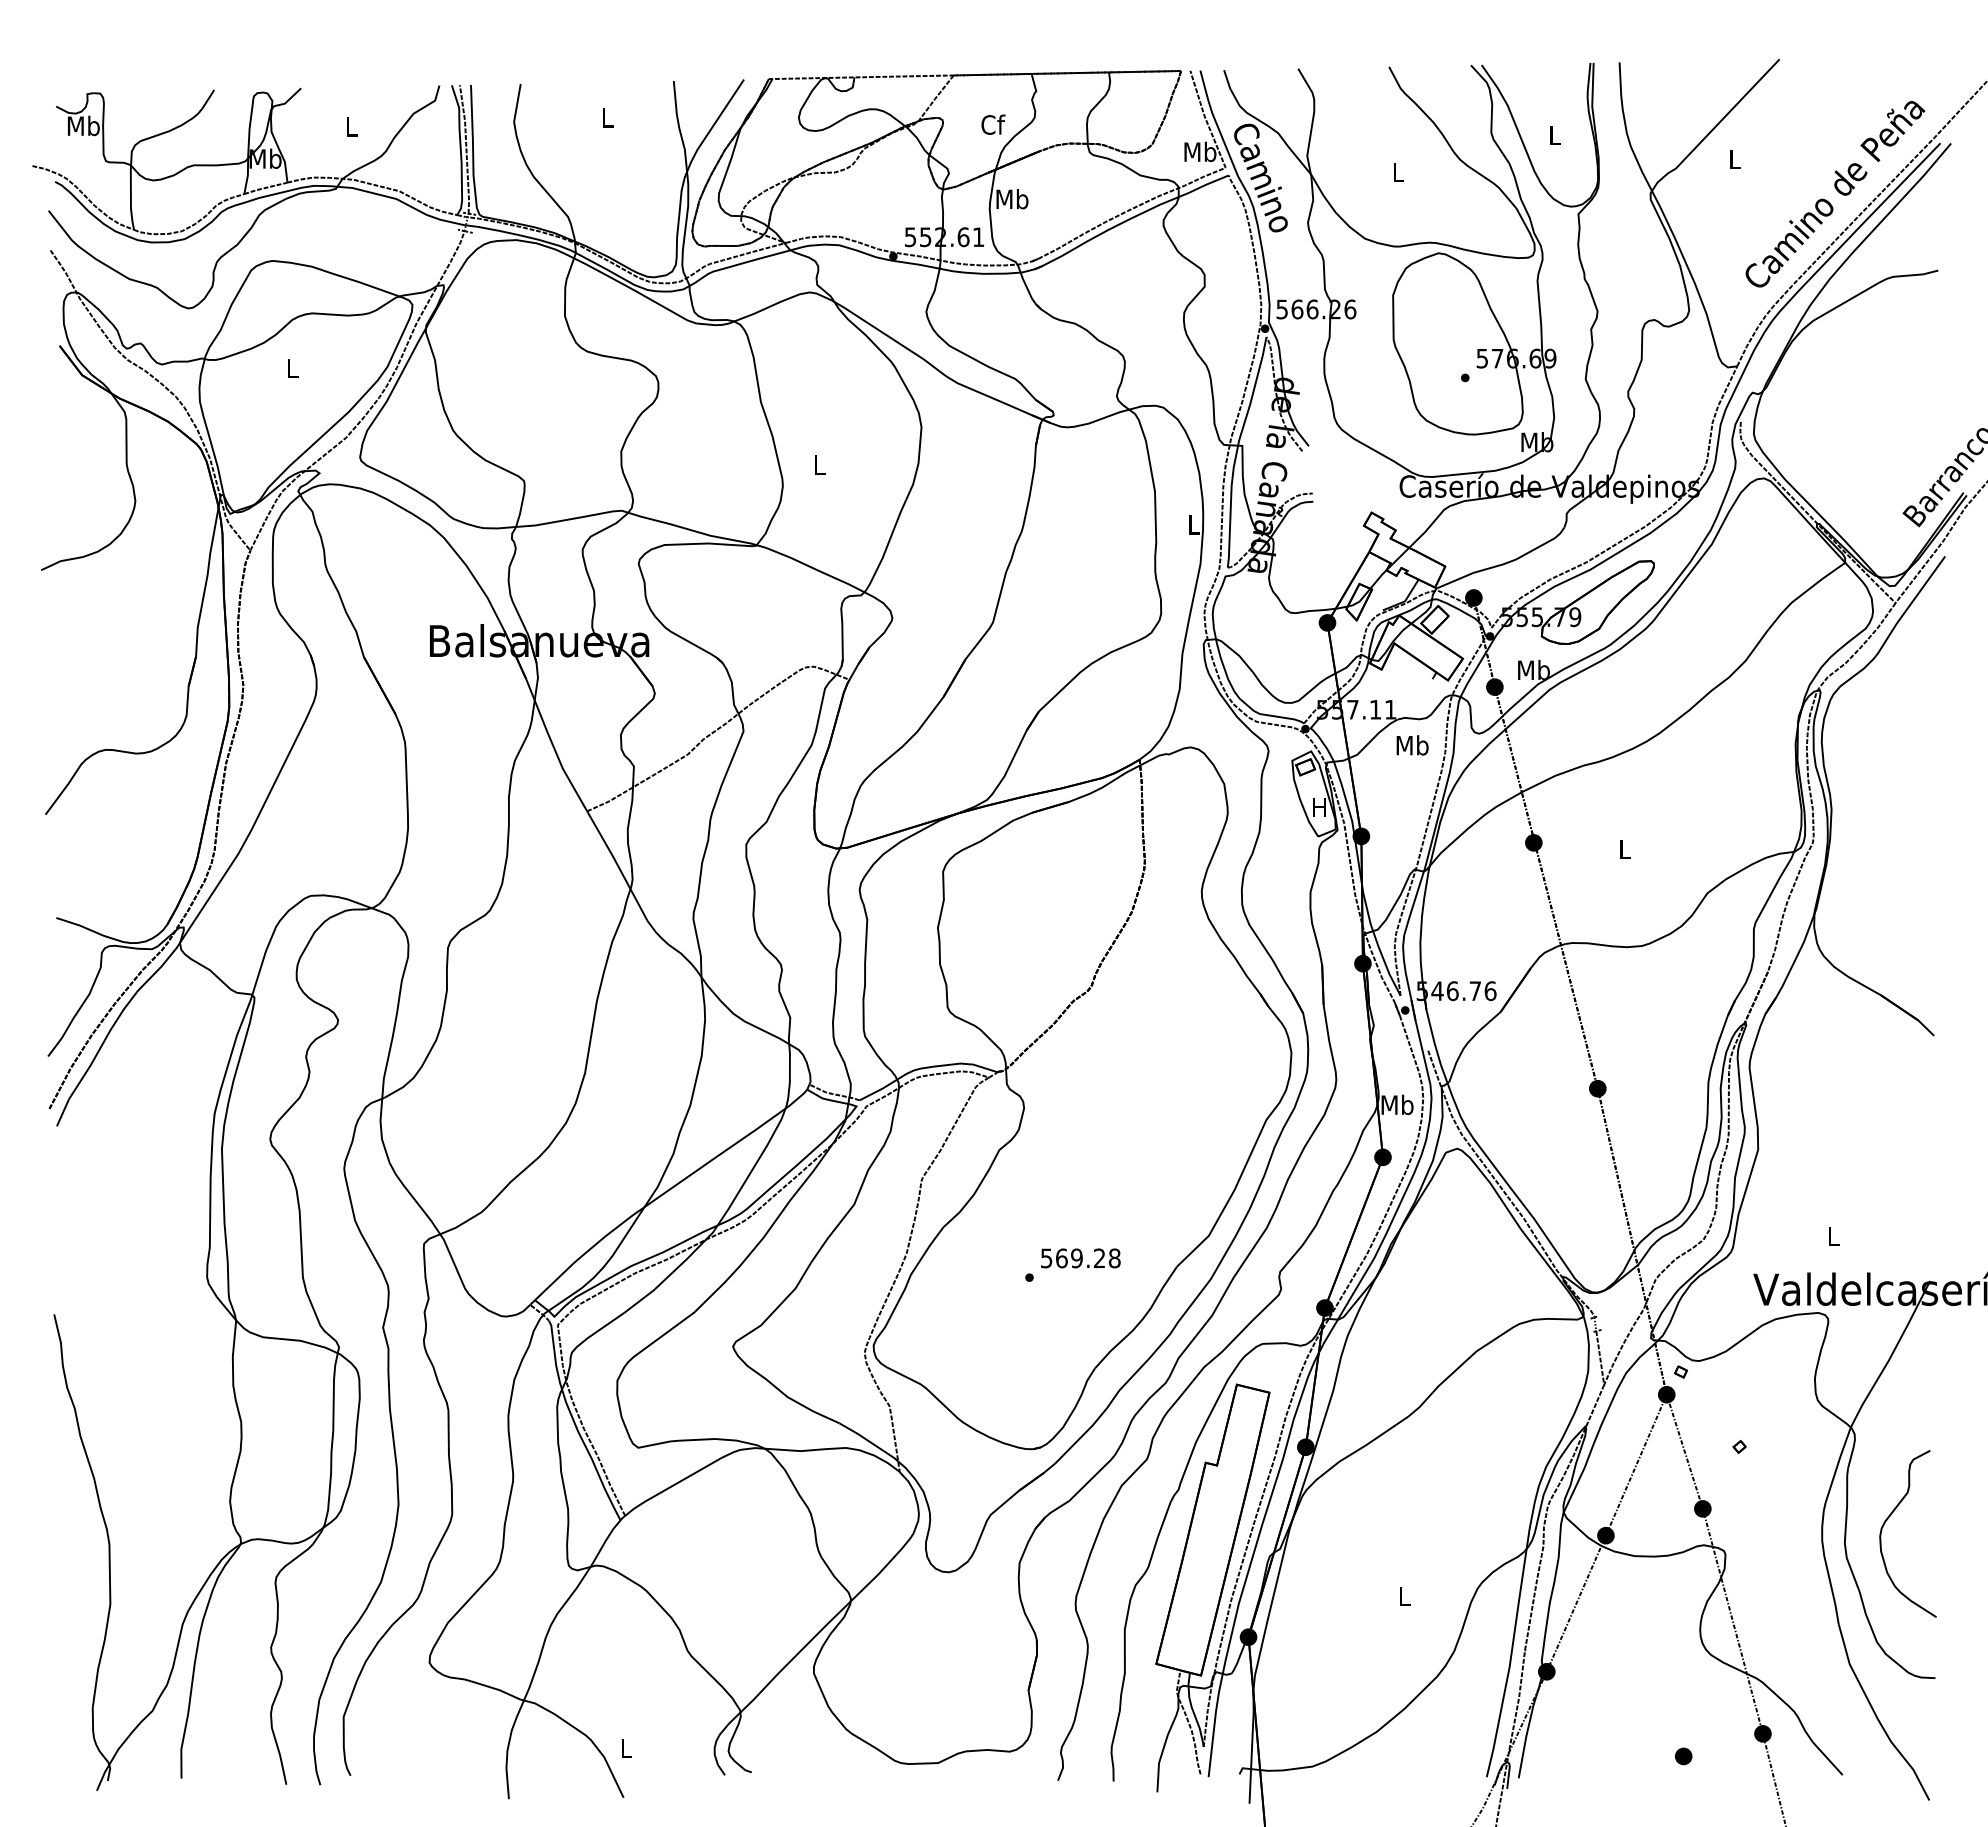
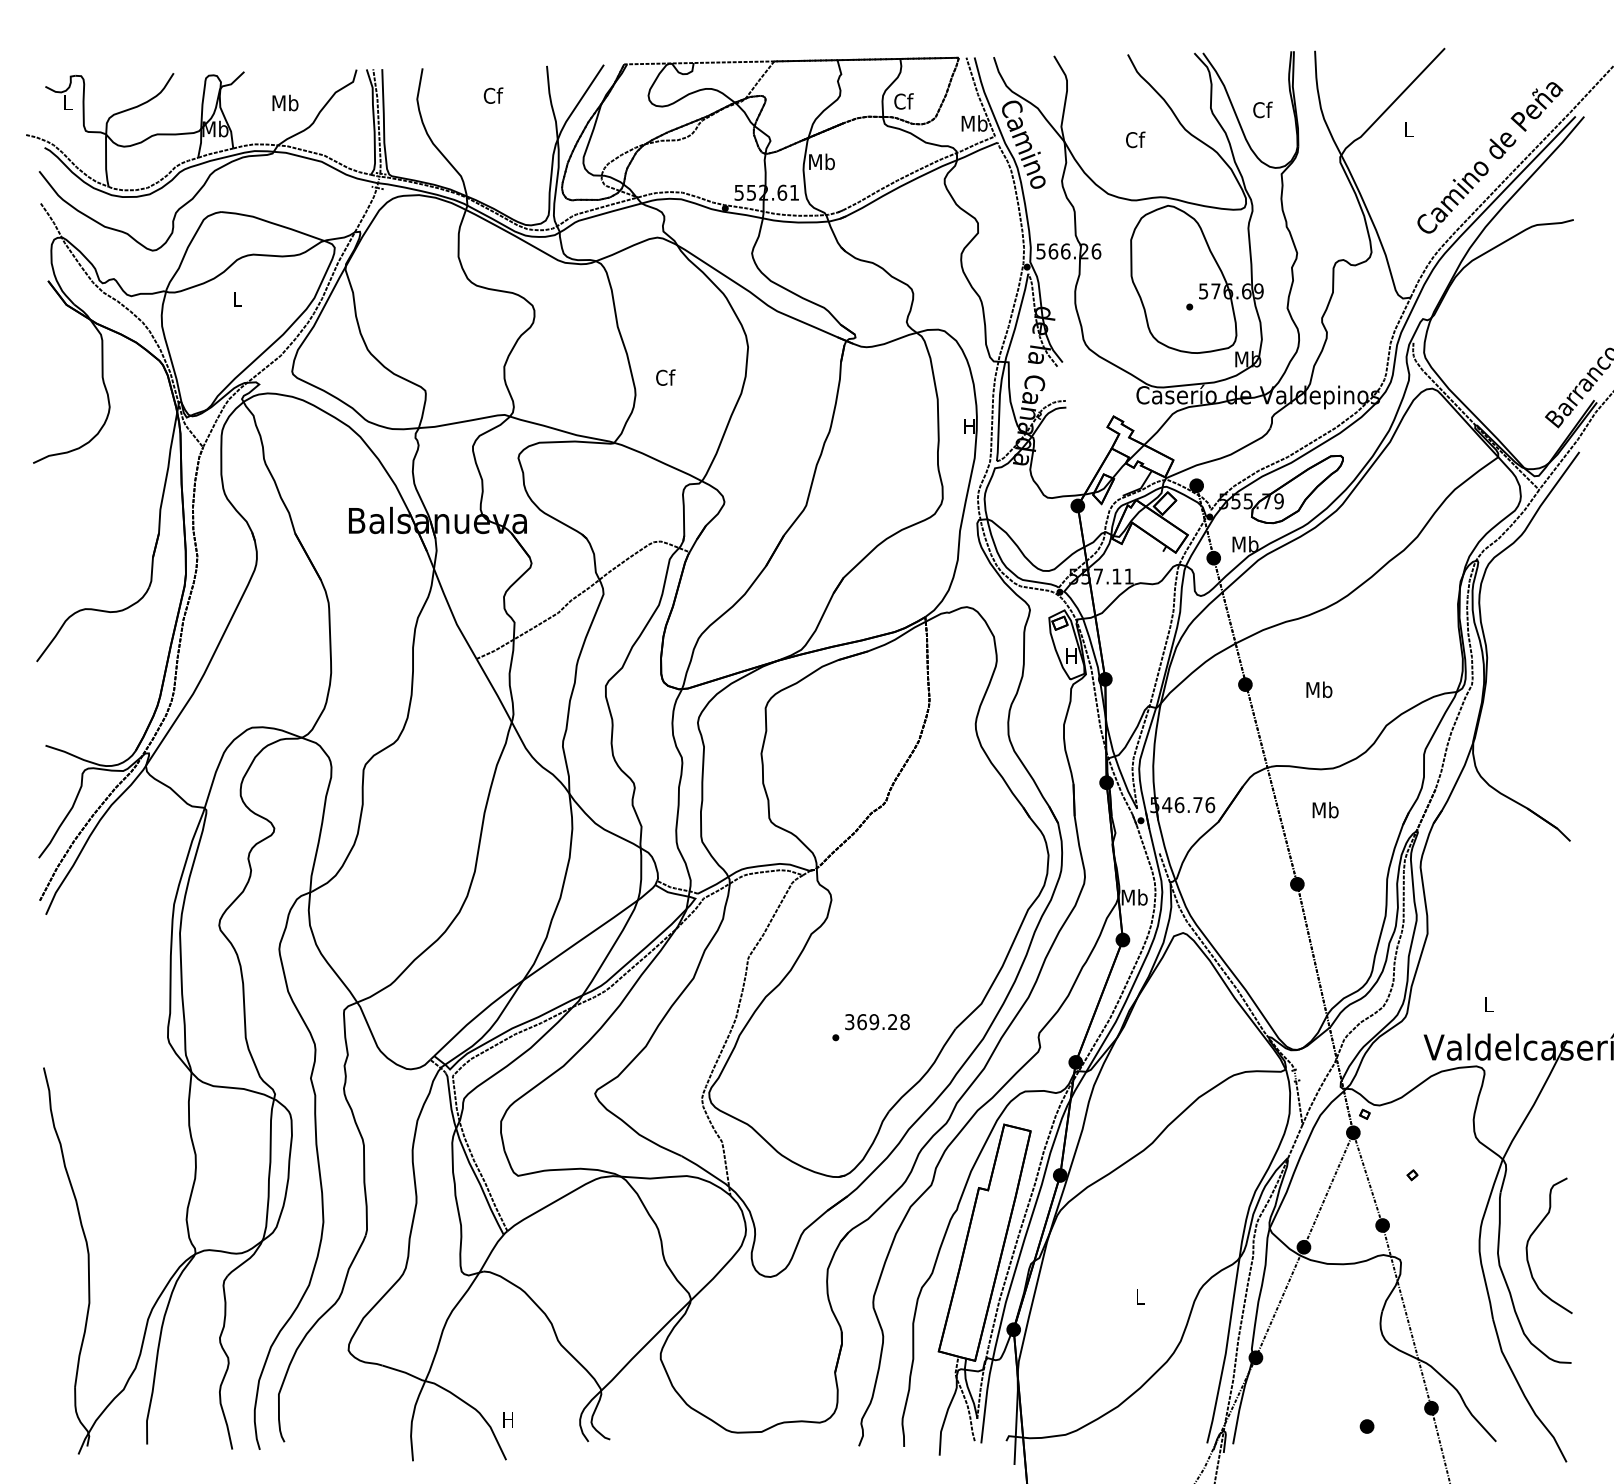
text: (608, 117) -> (493, 95), L -> Cf
text: (993, 124) -> (904, 101), moved
text: (83, 125) -> (67, 102), Mb -> L
text: (351, 126) -> (285, 102), L -> Mb
text: (1555, 135) -> (1262, 110), L -> Cf
text: (1398, 171) -> (1135, 139), L -> Cf
text: (820, 464) -> (666, 377), L -> Cf
text: (1193, 524) -> (969, 426), L -> H
text: (1412, 745) -> (1325, 810), moved
text: (1624, 849) -> (1319, 690), L -> Mb
text: (1046, 1257) -> (849, 1021), 569.28 -> 369.28
text: (625, 1748) -> (507, 1420), L -> H

